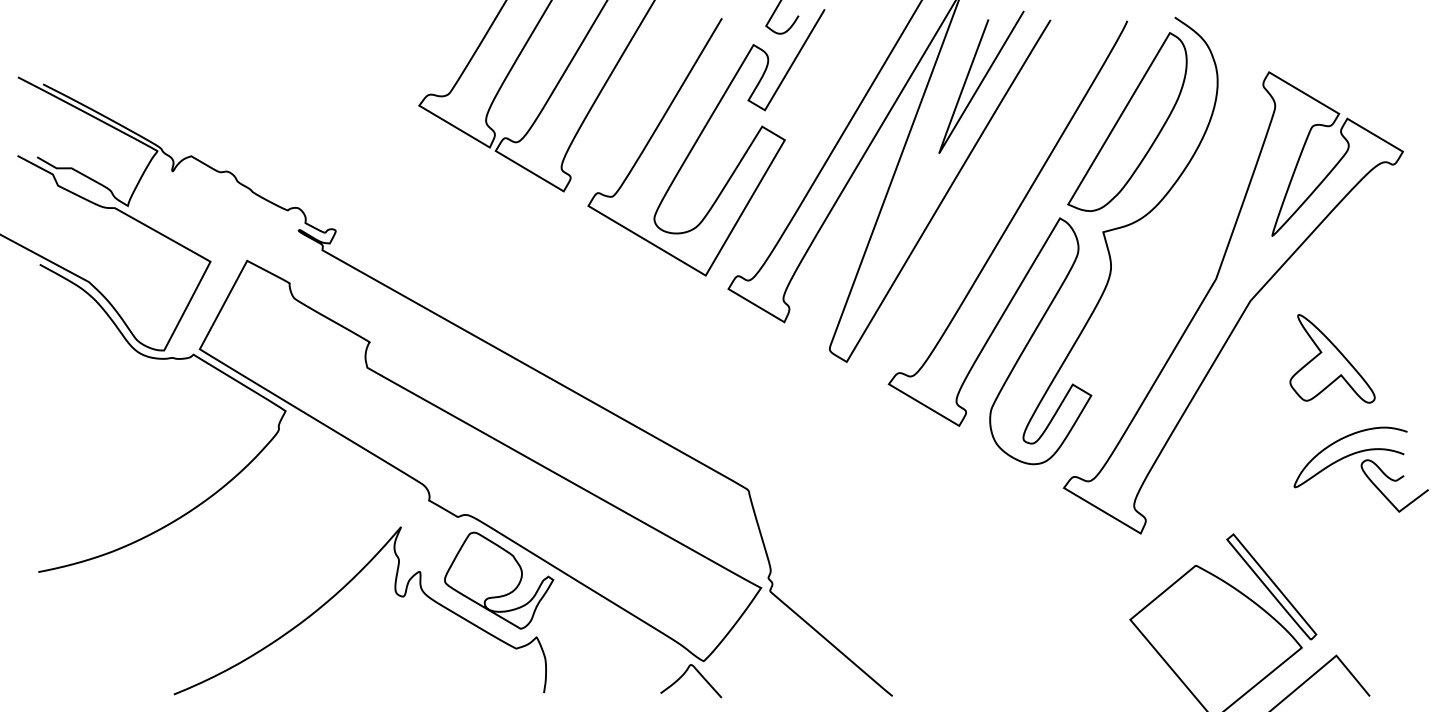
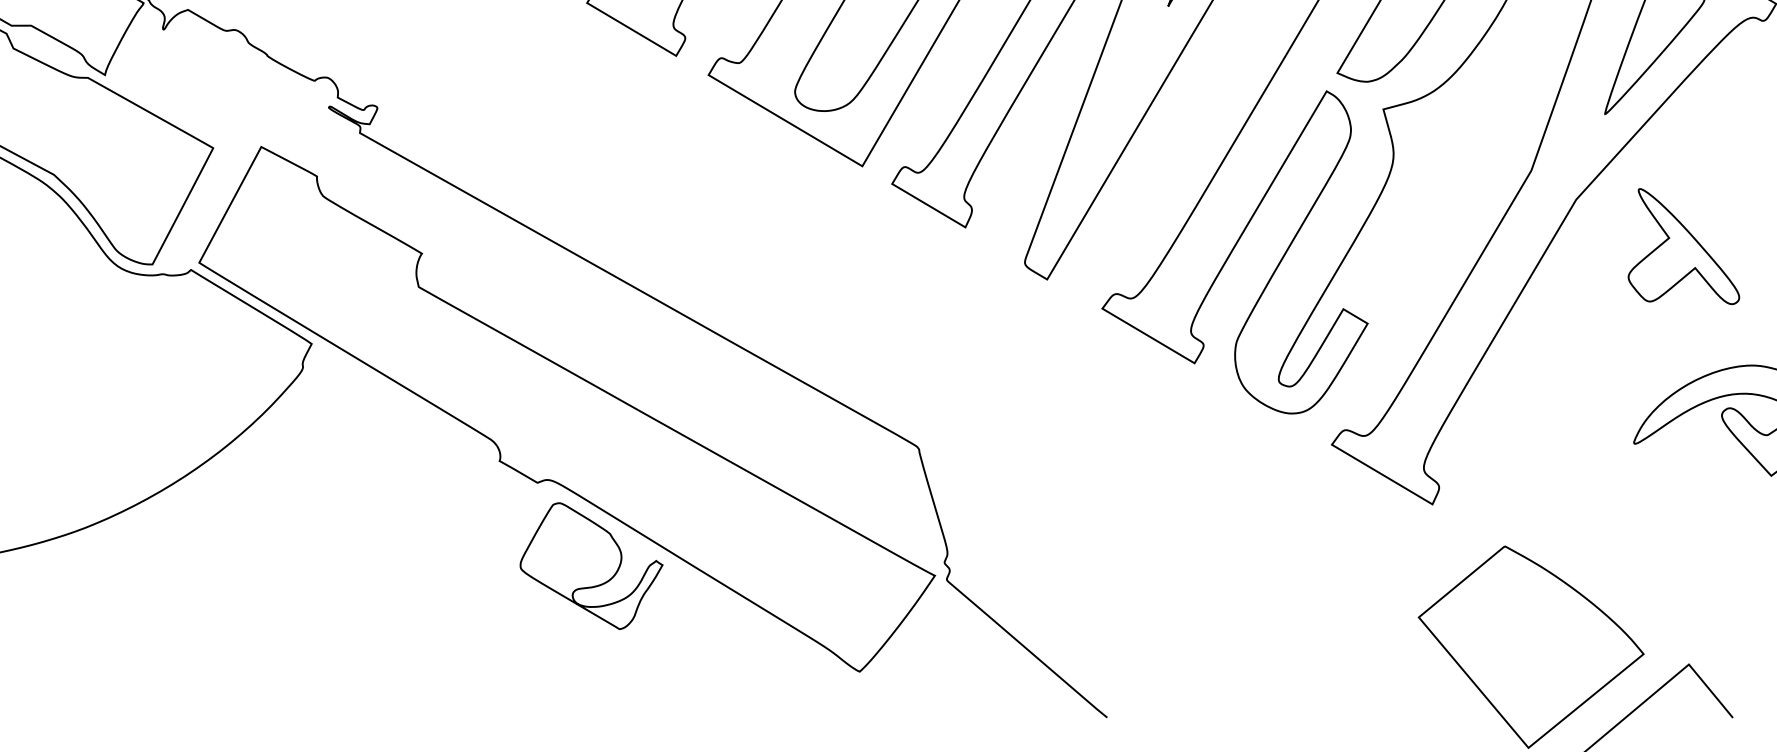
part: (1332, 358) -> (1683, 246), moved
part: (1271, 586) -> (1603, 573), removed
curve: (344, 588) -> (388, 576), removed
curve: (684, 674) -> (834, 689), removed

